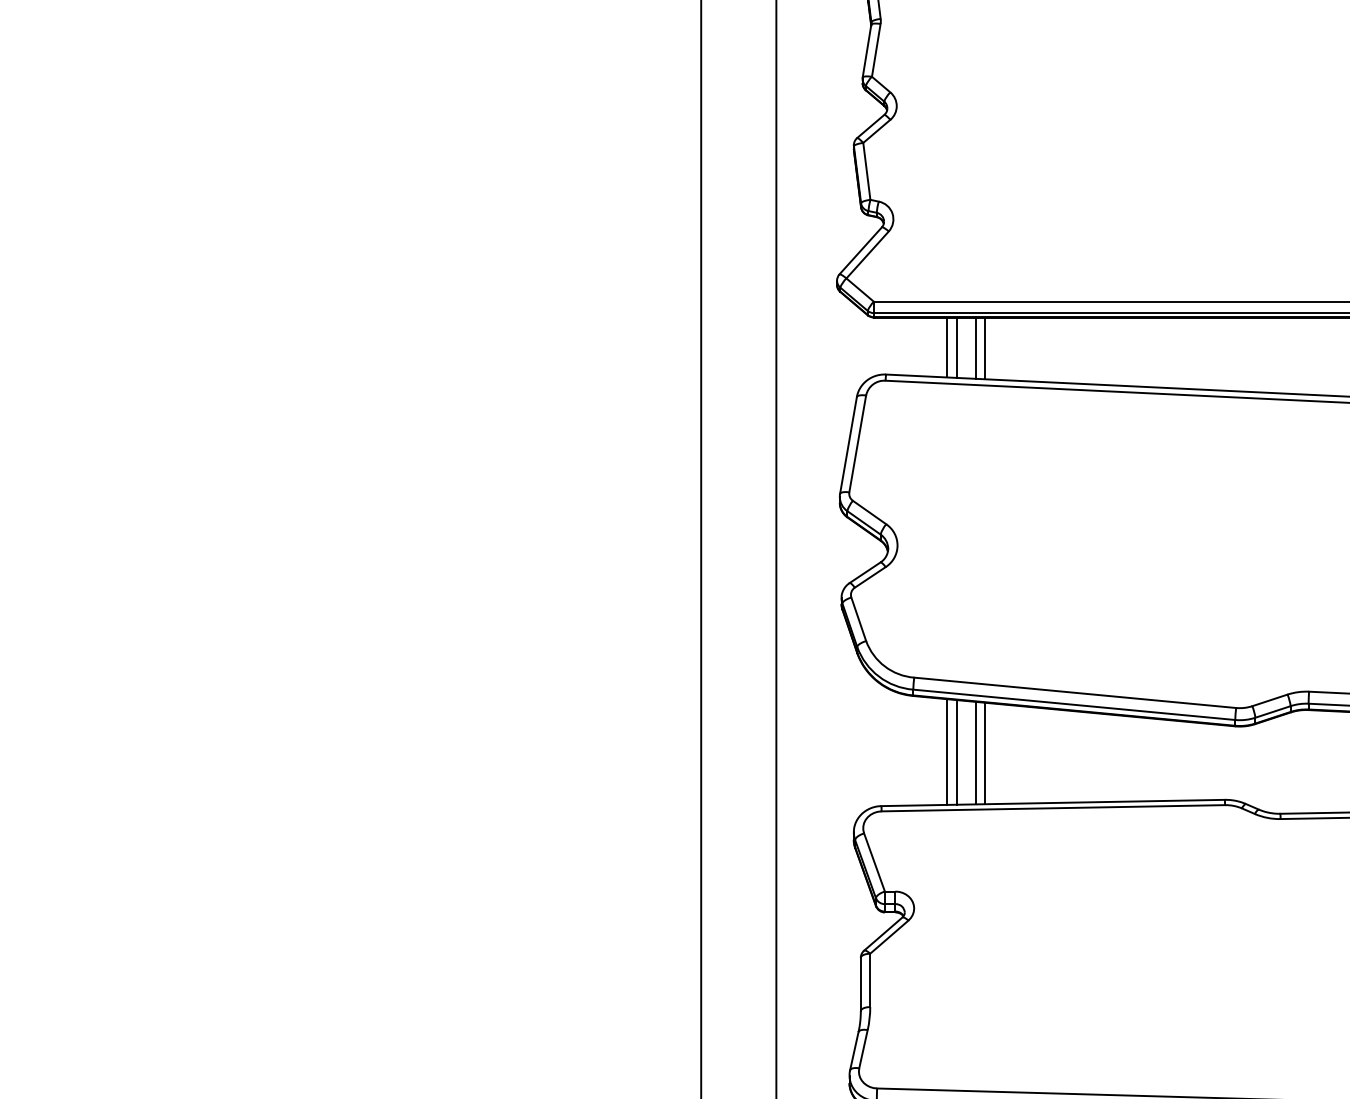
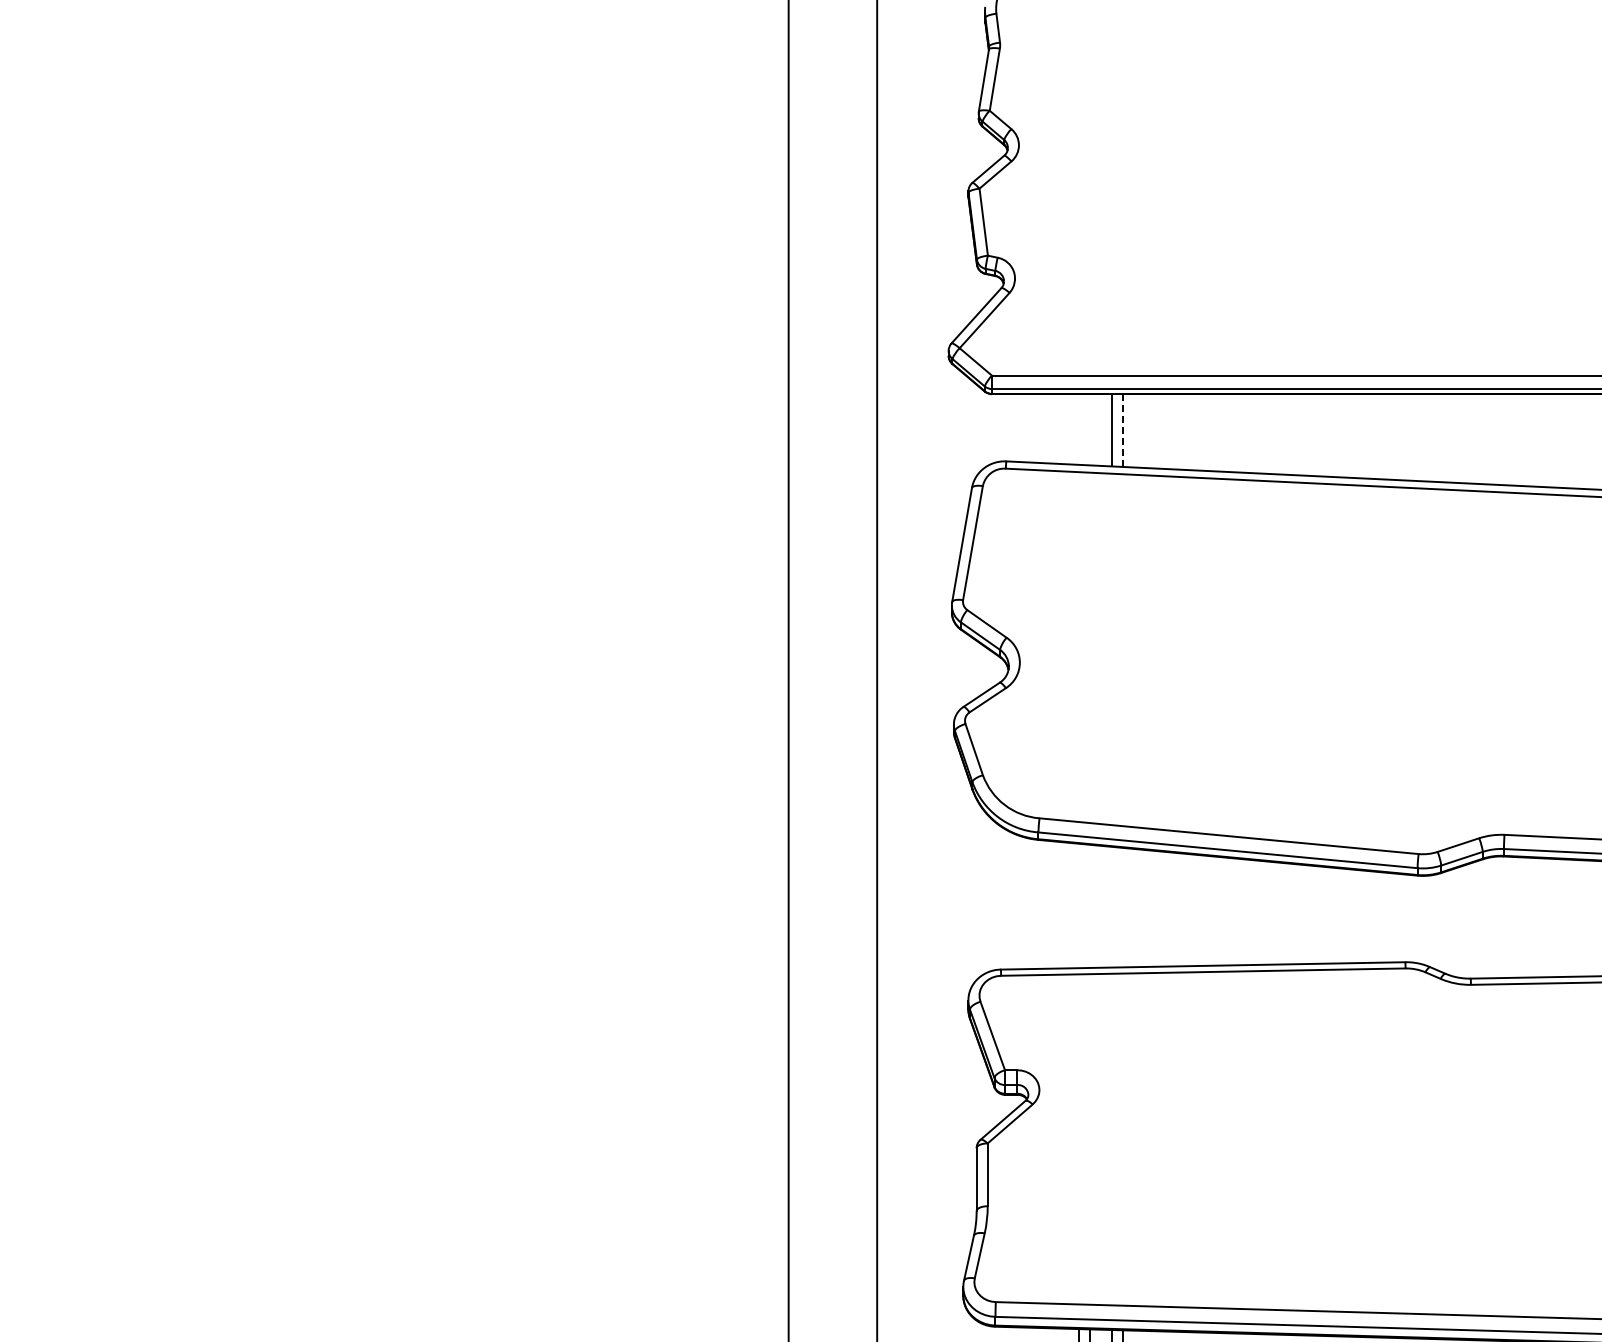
line: (947, 347) -> (1078, 429), removed
line: (956, 347) -> (1089, 429), removed
line: (984, 349) -> (1122, 431), solid -> dashed
line: (947, 751) -> (1078, 905), removed
line: (956, 751) -> (1089, 905), removed
line: (975, 752) -> (1111, 906), removed
line: (984, 753) -> (1122, 907), removed

